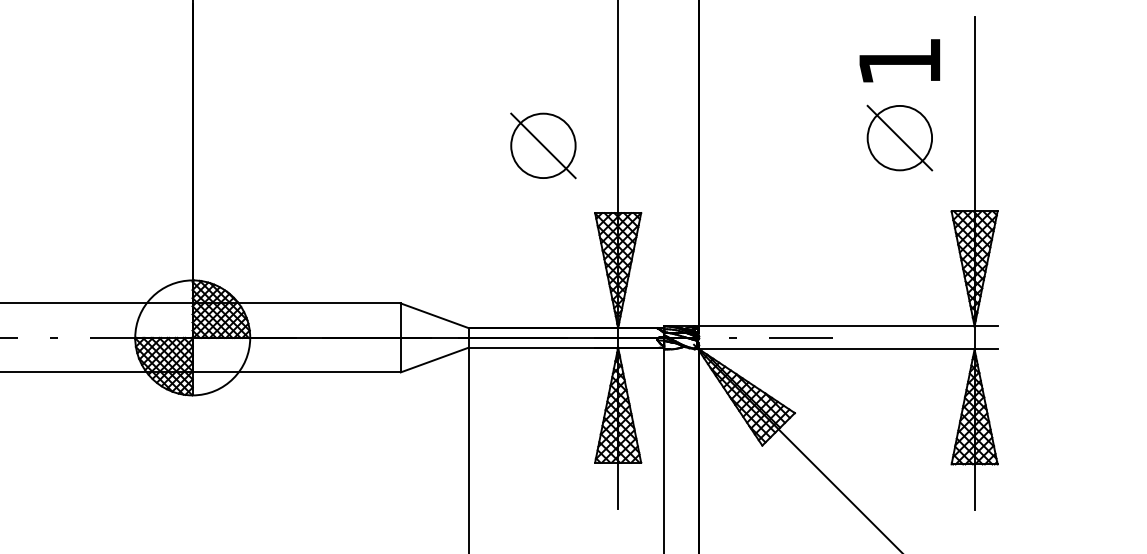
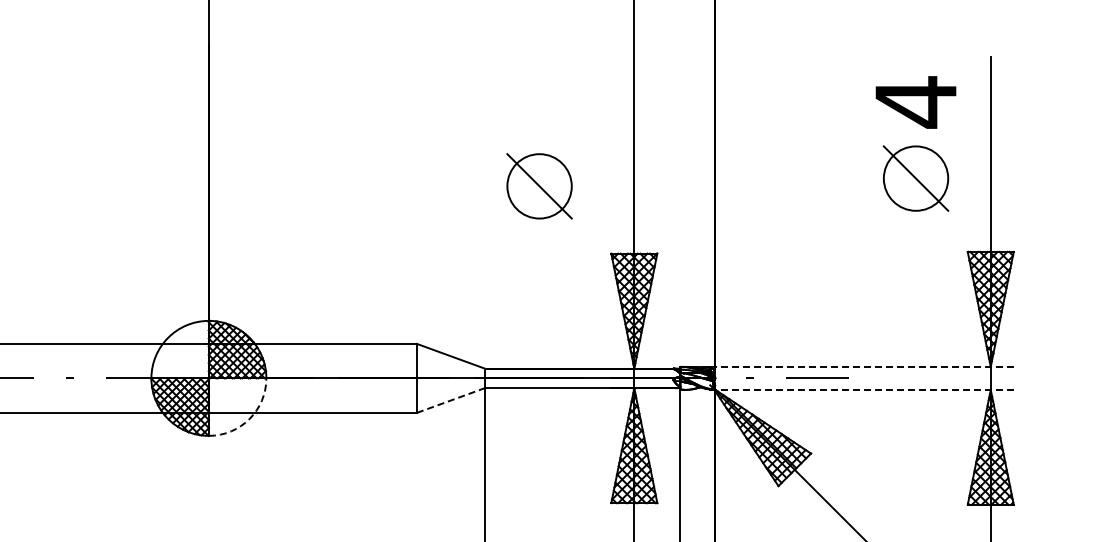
text: (899, 61) -> (915, 101), 1 -> 4
part: (543, 145) -> (539, 185), moved
line: (845, 326) -> (861, 366), solid -> dashed
line: (845, 349) -> (861, 389), solid -> dashed
line: (435, 359) -> (451, 399), solid -> dashed
arc: (233, 378) -> (249, 418), solid -> dashed

